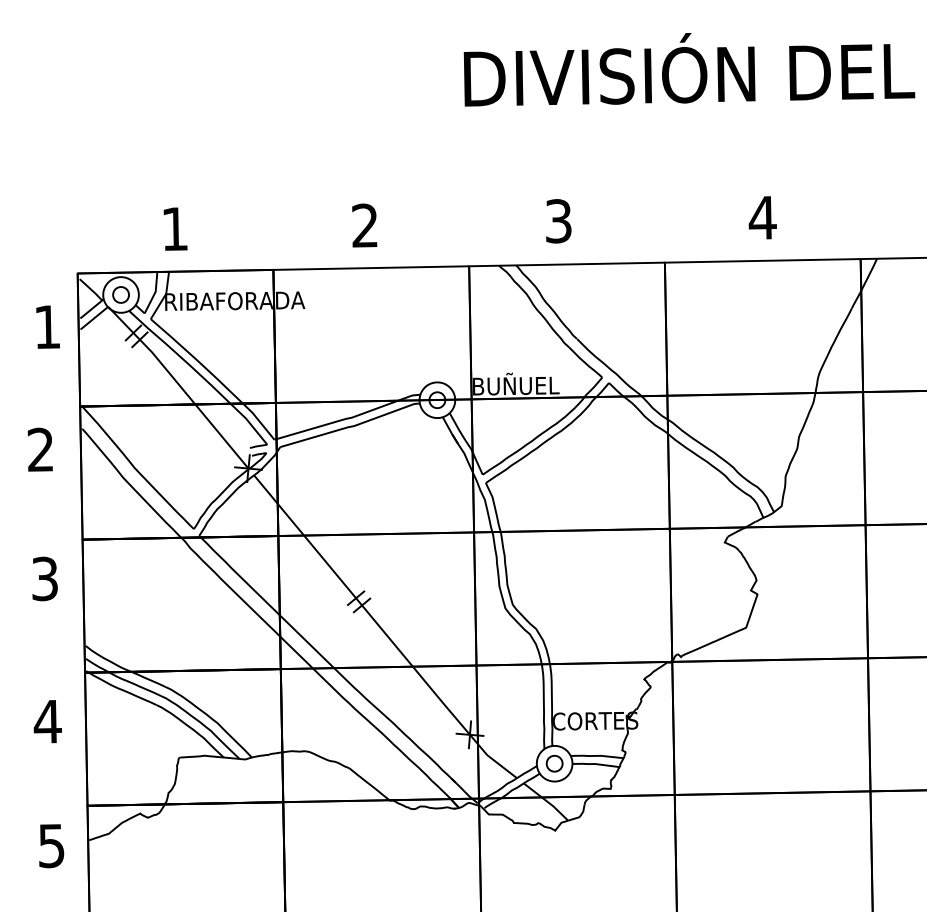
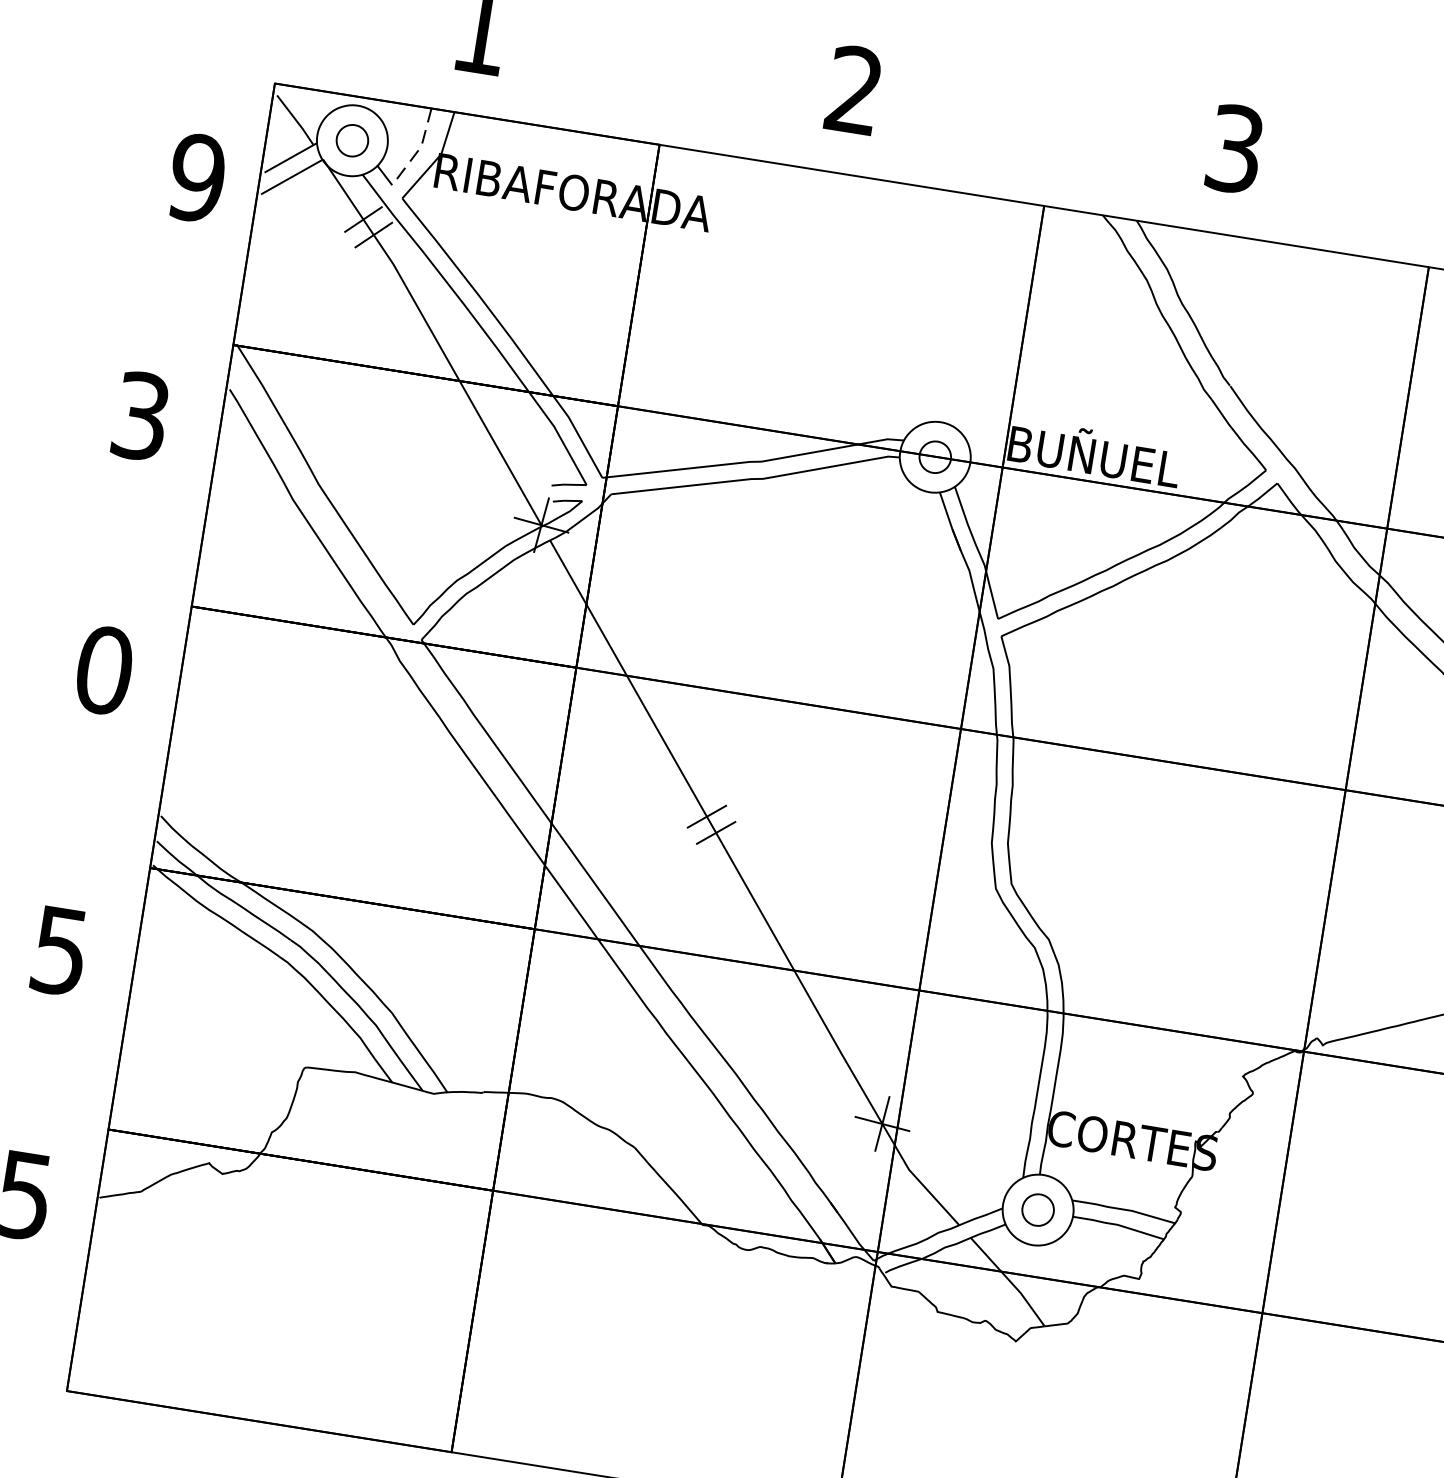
line: (154, 293) -> (418, 149), solid -> dashed
text: (47, 326) -> (197, 176), 1 -> 9
text: (40, 450) -> (140, 417), 2 -> 3
text: (44, 578) -> (103, 669), 3 -> 0
text: (47, 722) -> (59, 952), 4 -> 5

